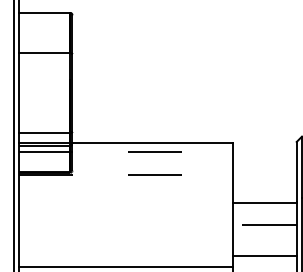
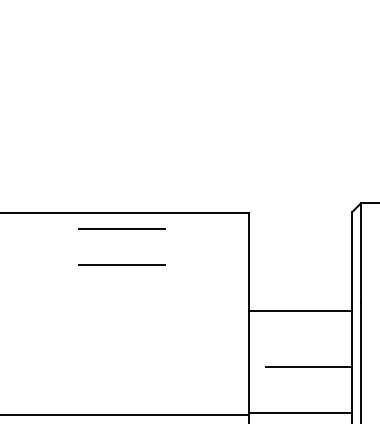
line: (264, 224) -> (300, 366), moved
line: (264, 256) -> (300, 413), moved

